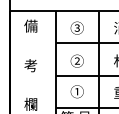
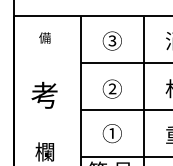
part: (30, 25) -> (44, 37), size x0.6
part: (30, 65) -> (44, 95), size x1.4

